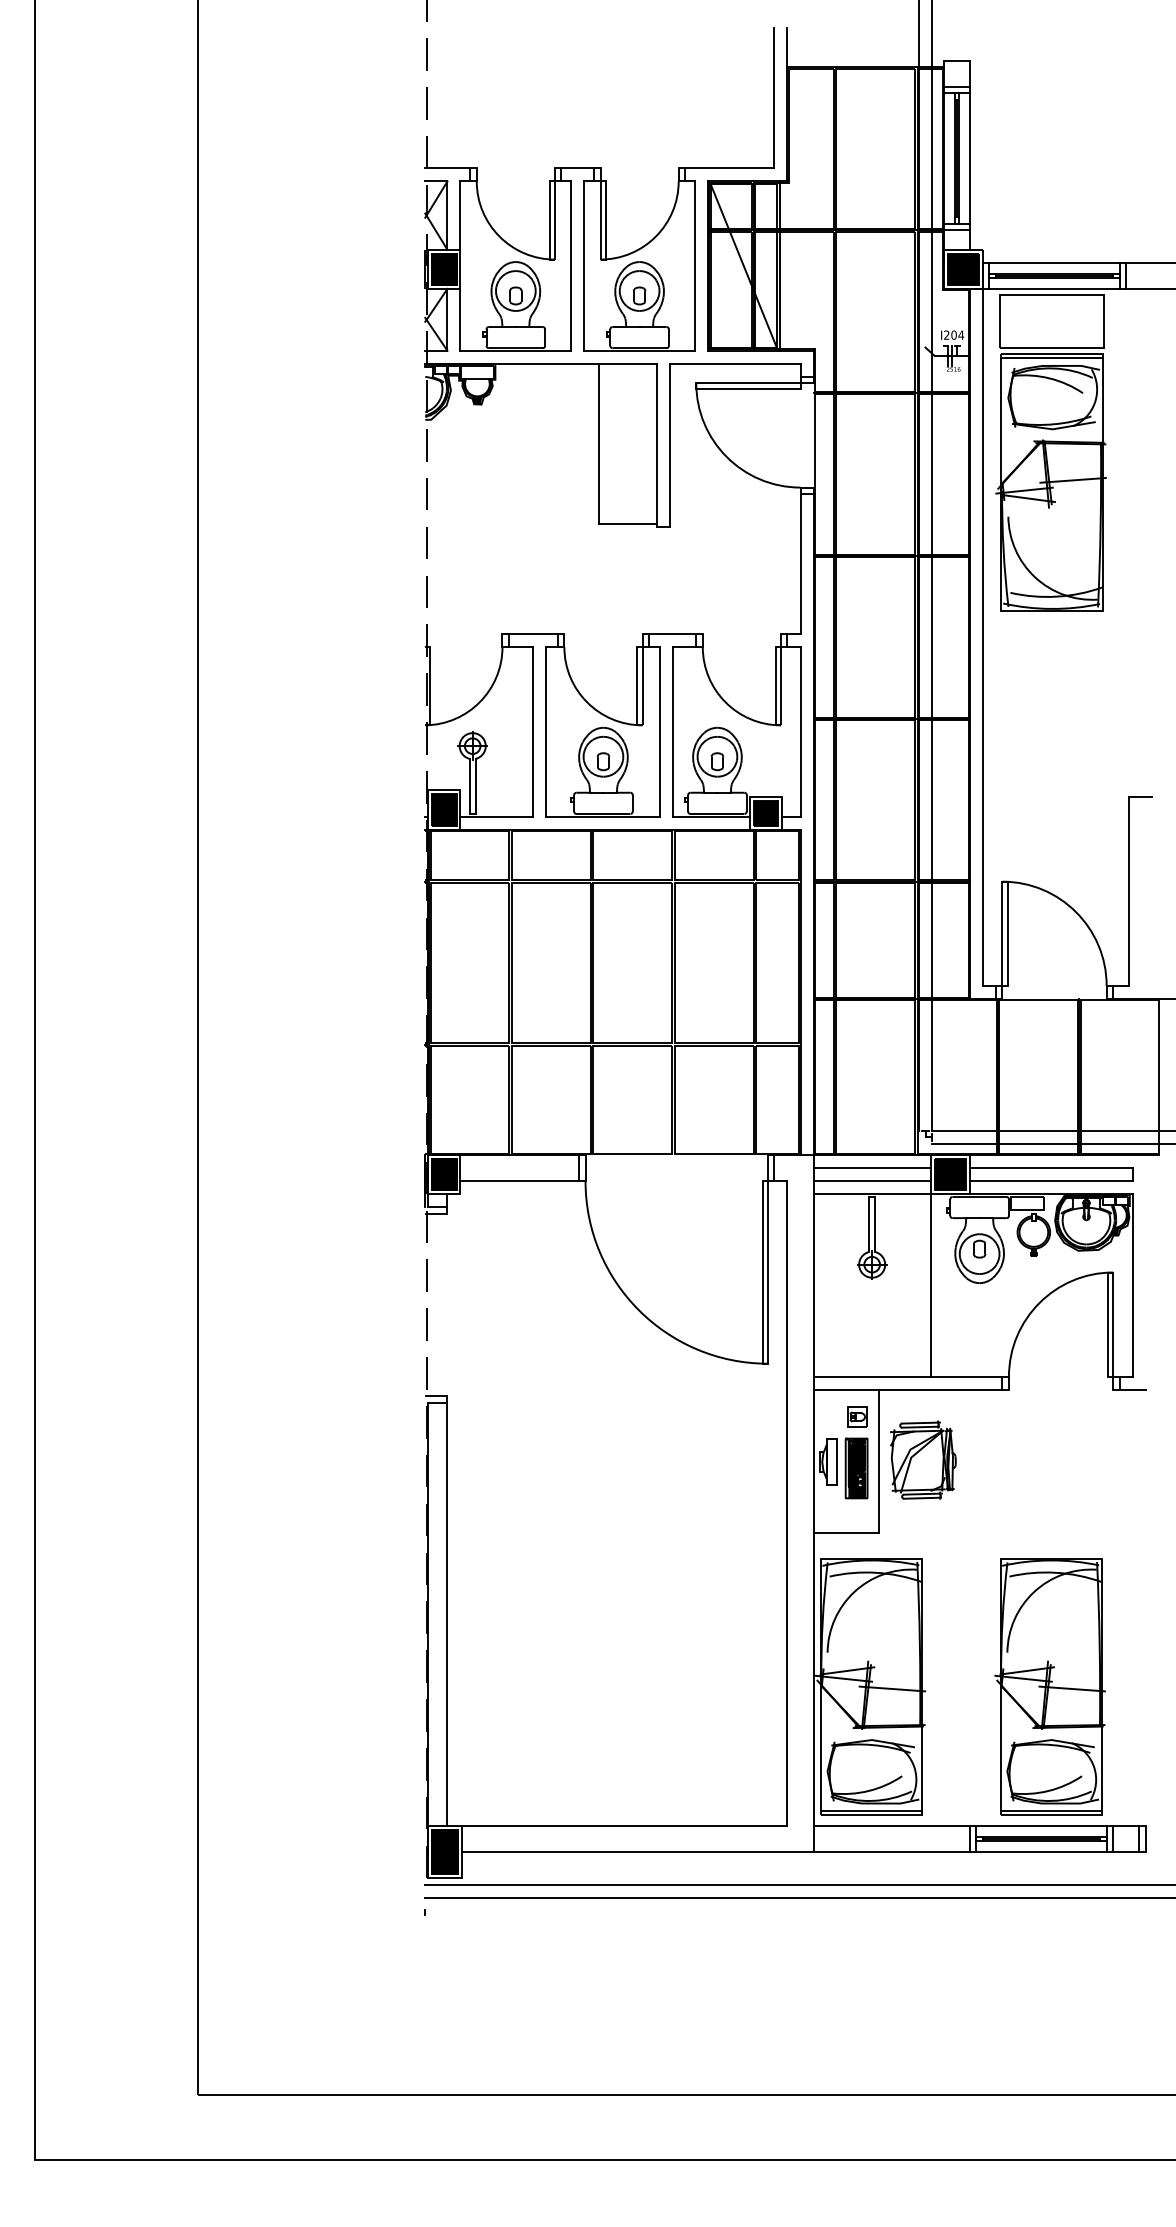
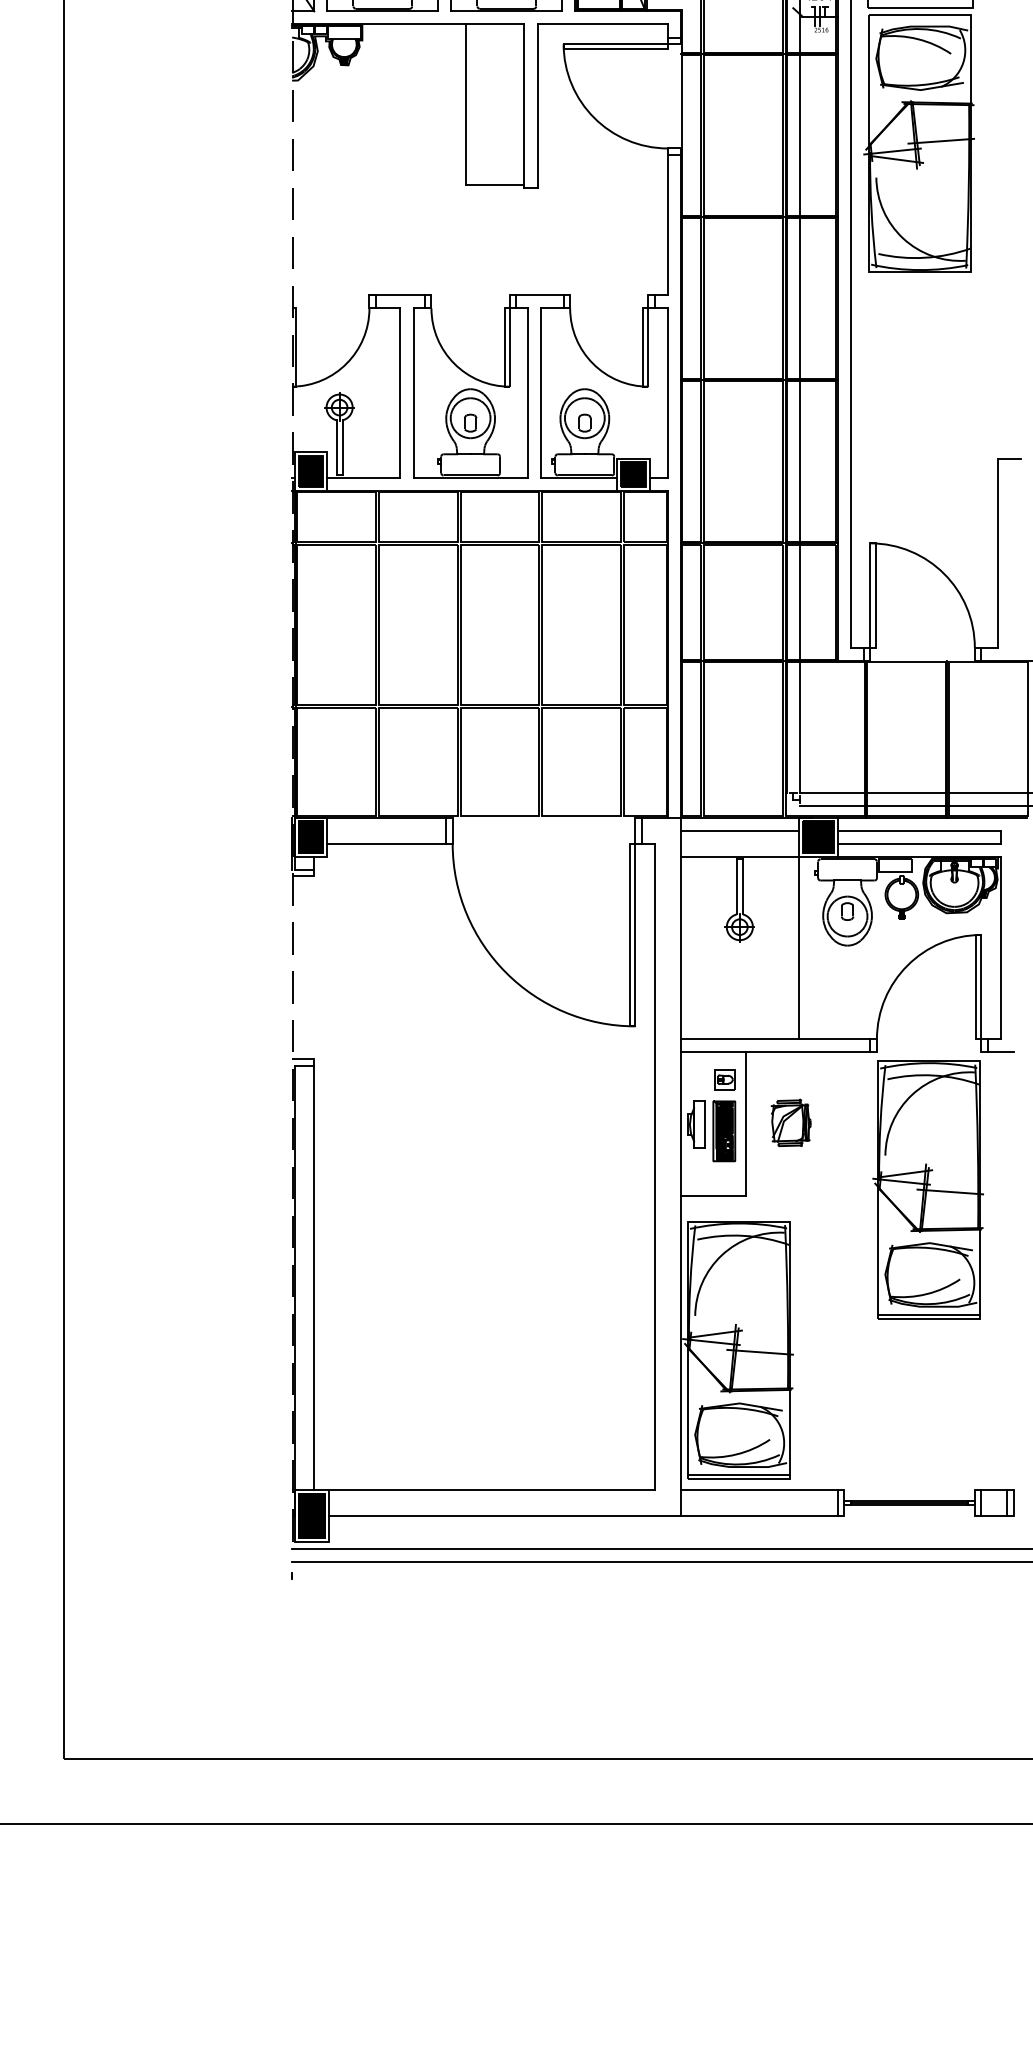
line: (1052, 357) -> (920, 18), removed
line: (871, 1181) -> (739, 843), removed
part: (923, 1459) -> (791, 1122), size x0.6
part: (1049, 1686) -> (927, 1189), moved
line: (1041, 1826) -> (909, 1490), removed
line: (1041, 1852) -> (909, 1516), removed

